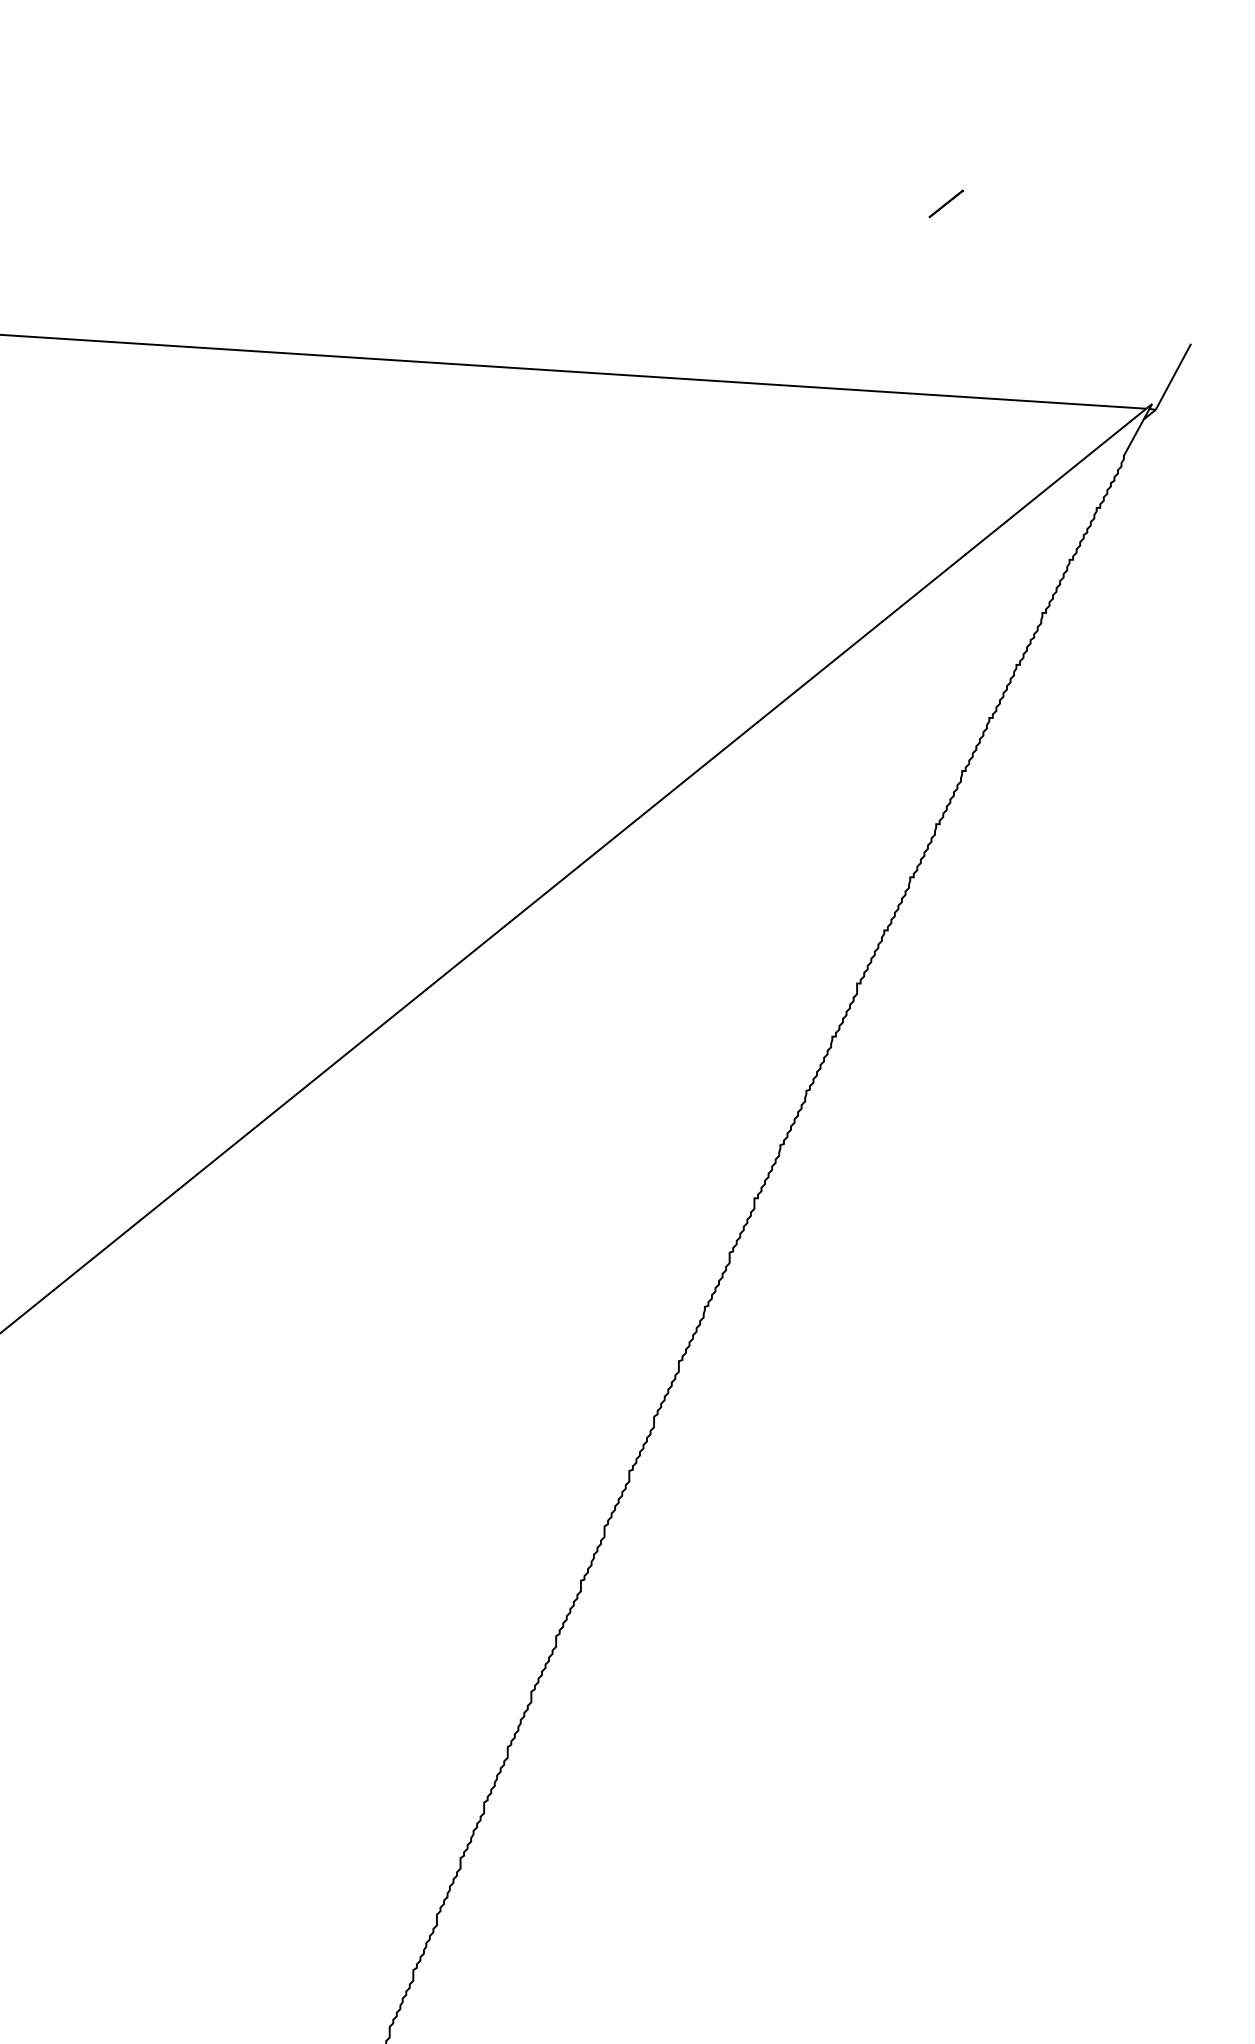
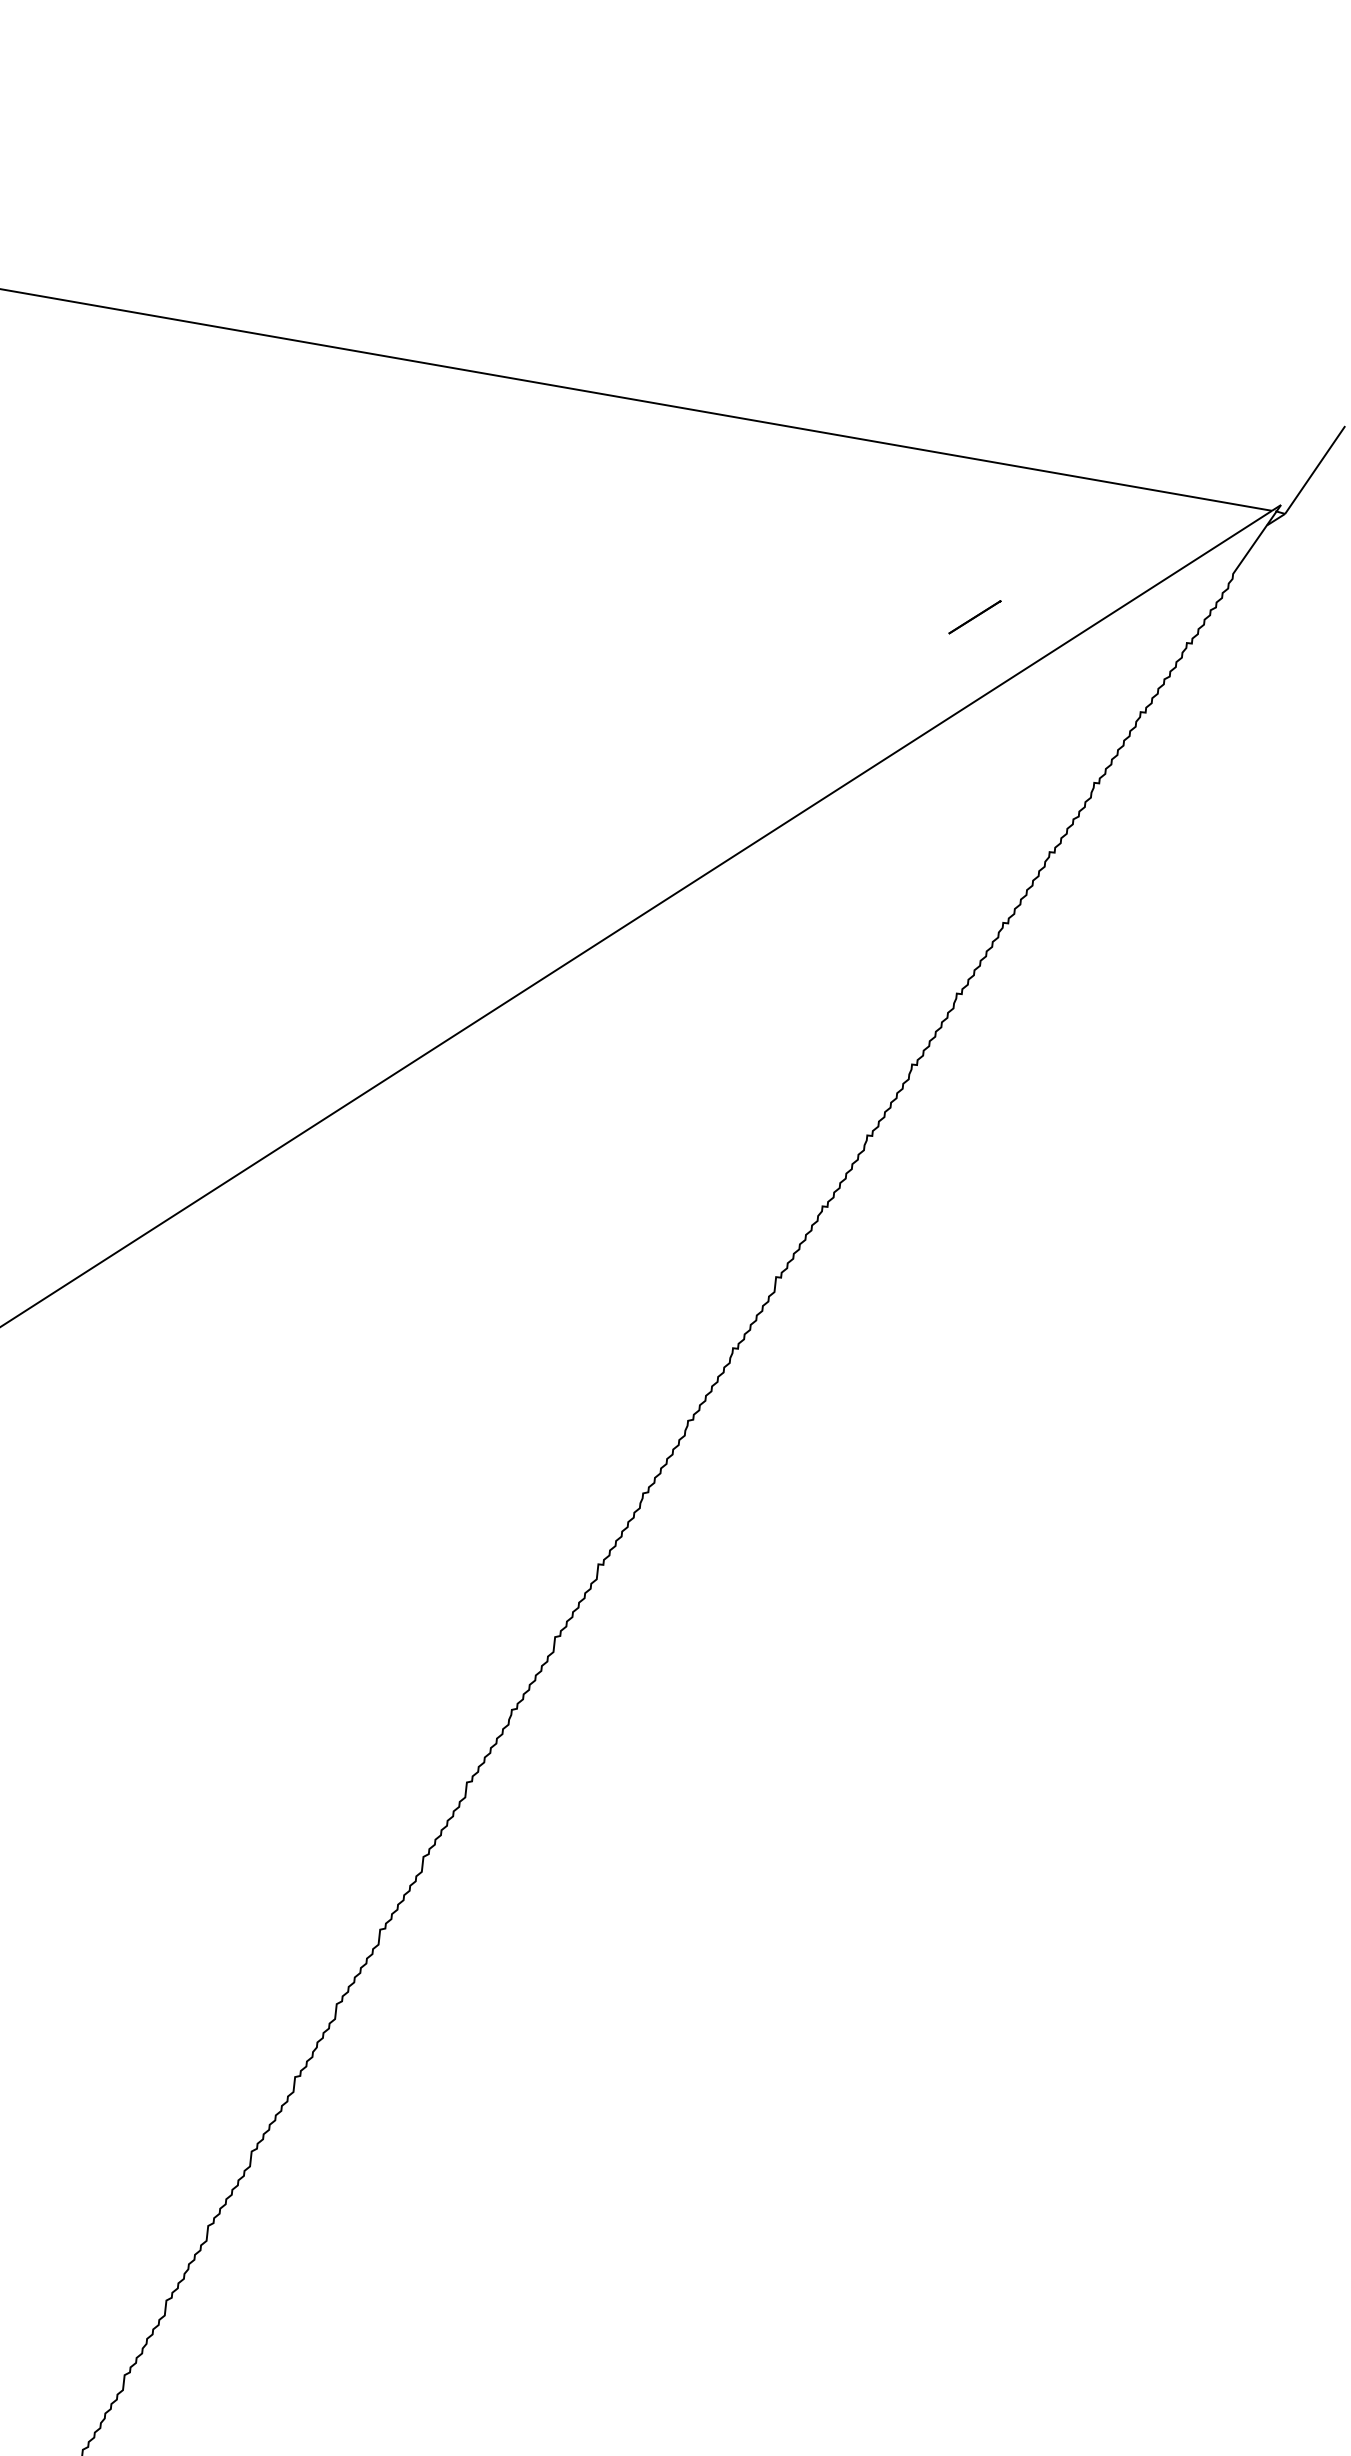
line: (945, 203) -> (974, 616), moved

